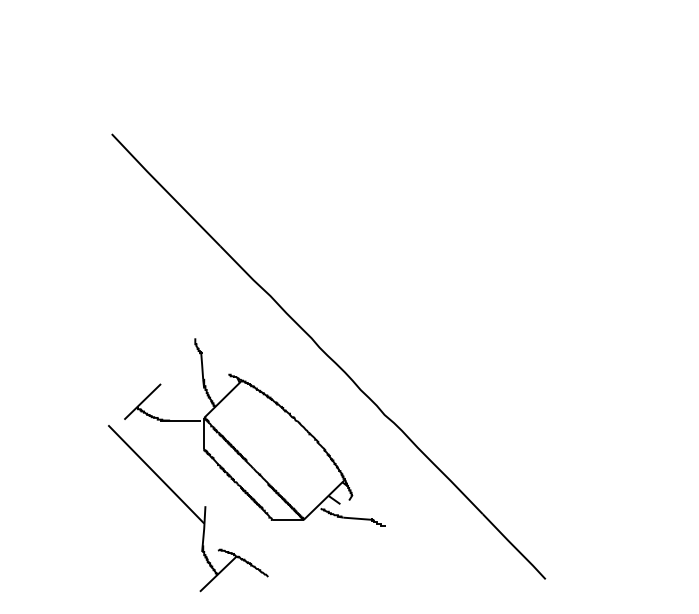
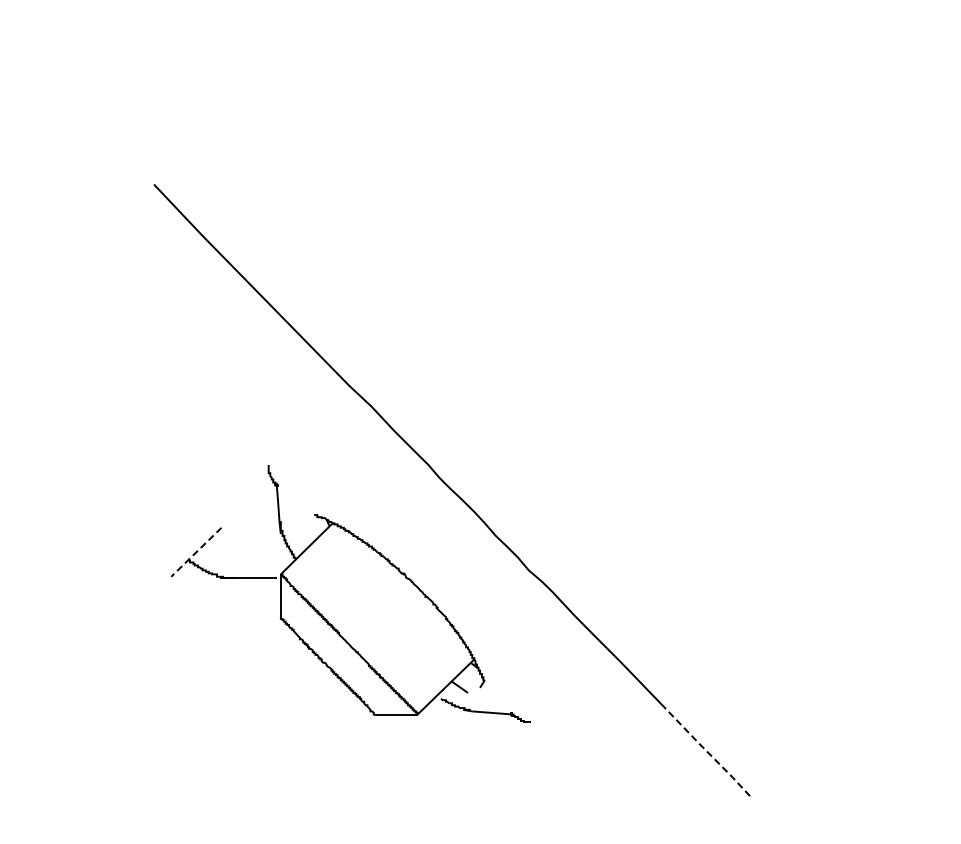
line: (142, 401) -> (196, 552), solid -> dashed
part: (187, 508) -> (258, 698), removed
line: (514, 546) -> (706, 751), solid -> dashed

